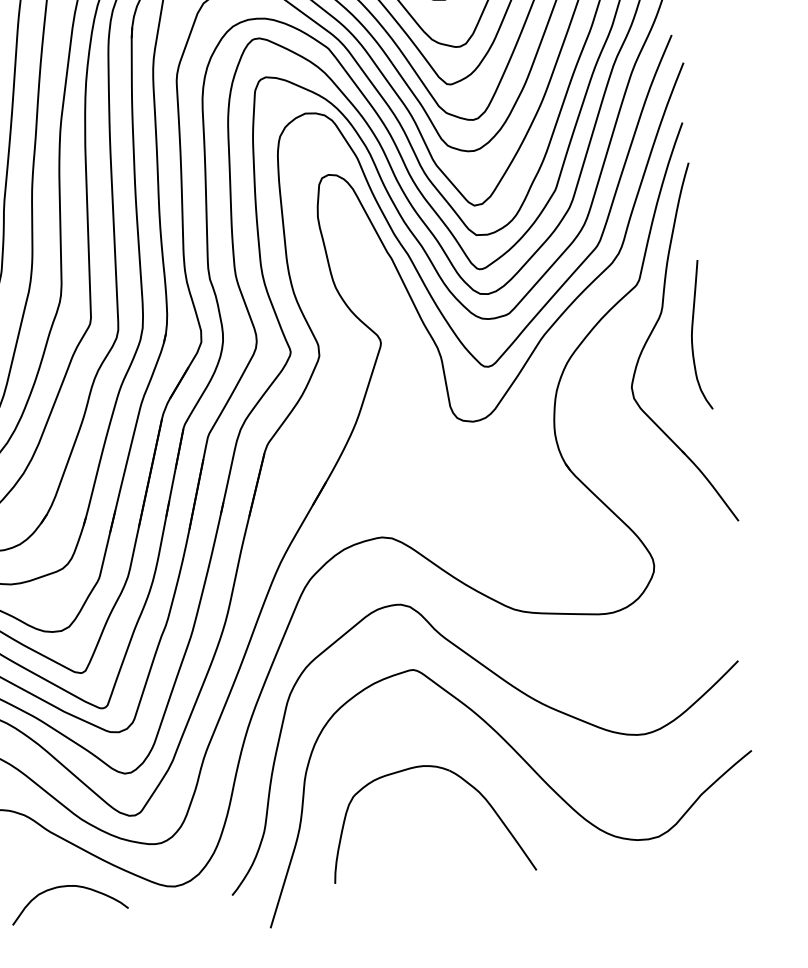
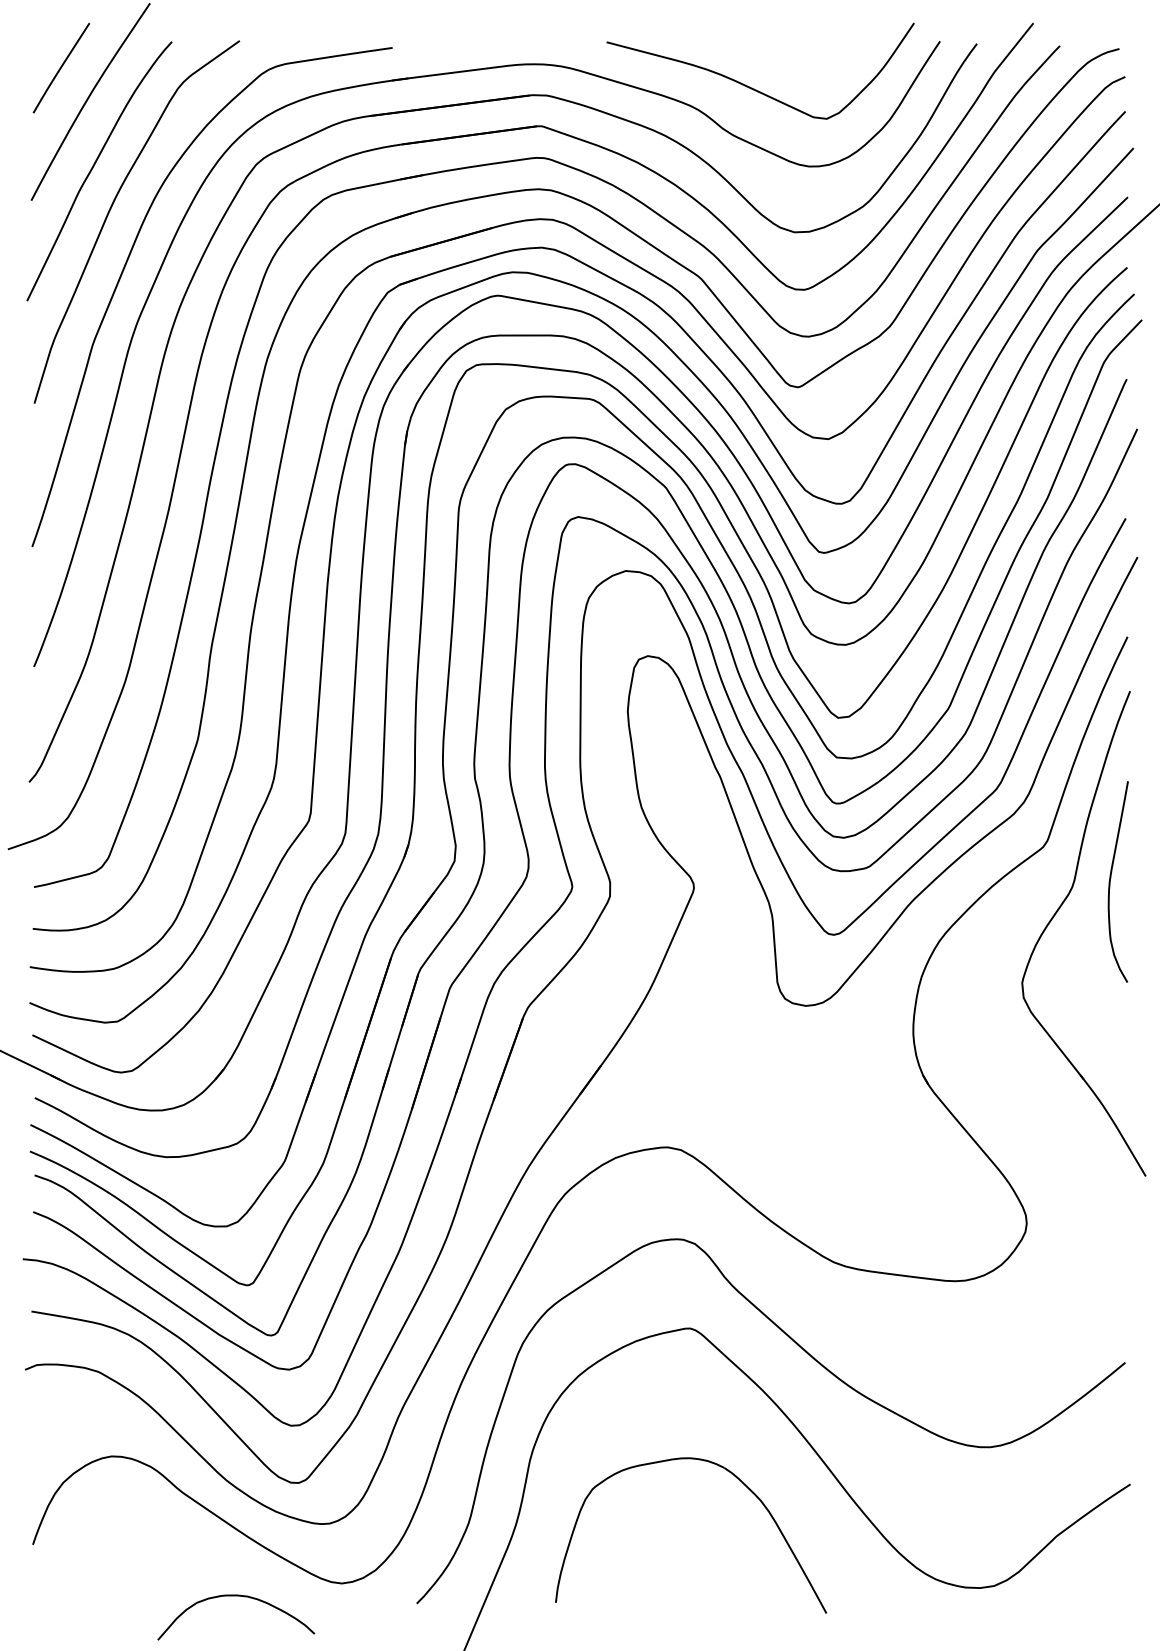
curve: (692, 333) -> (1111, 878), moved
curve: (67, 886) -> (236, 1596), moved

